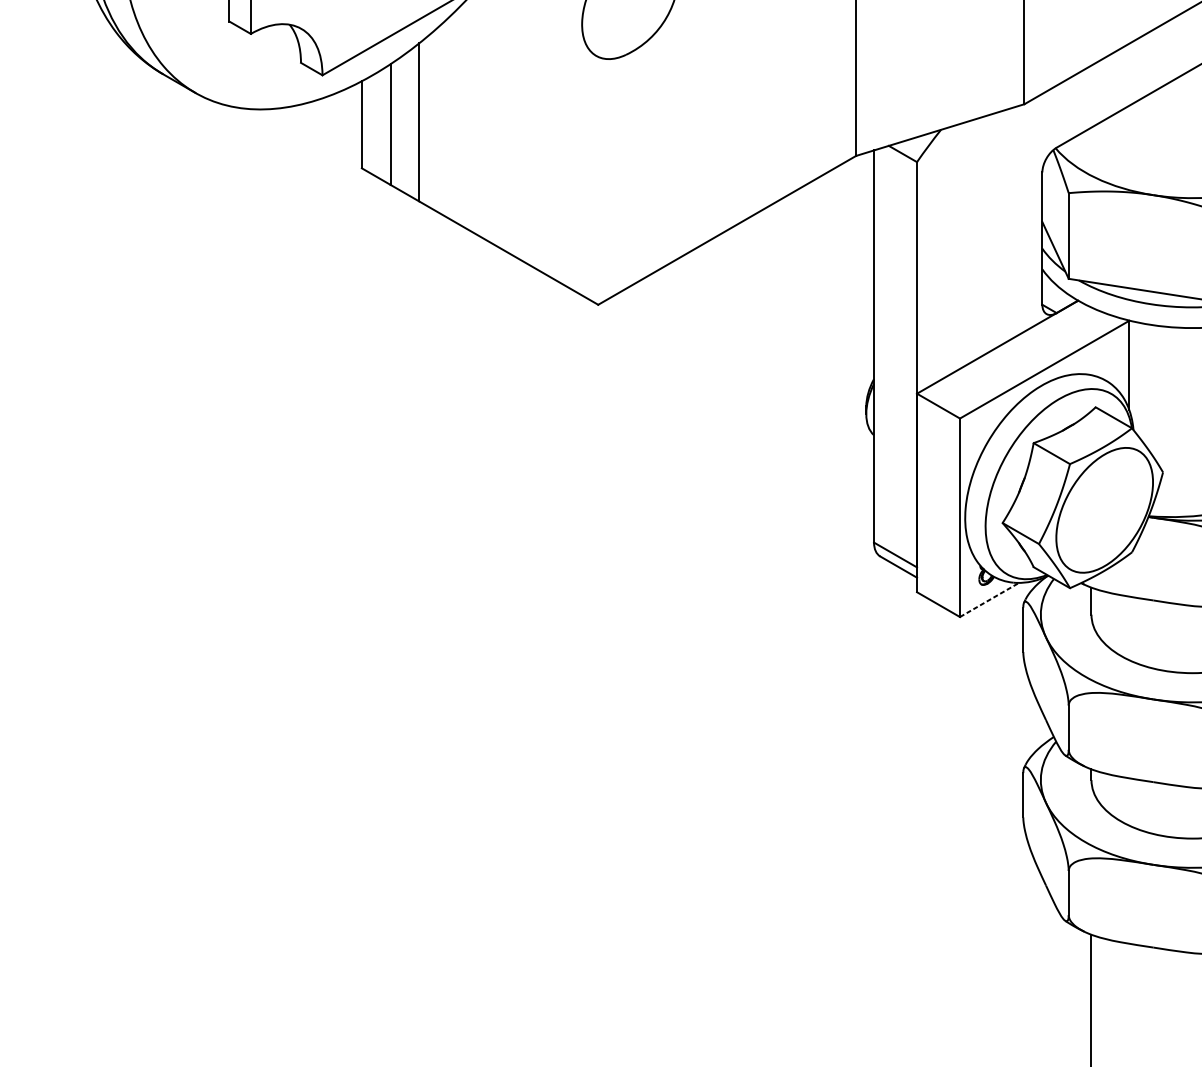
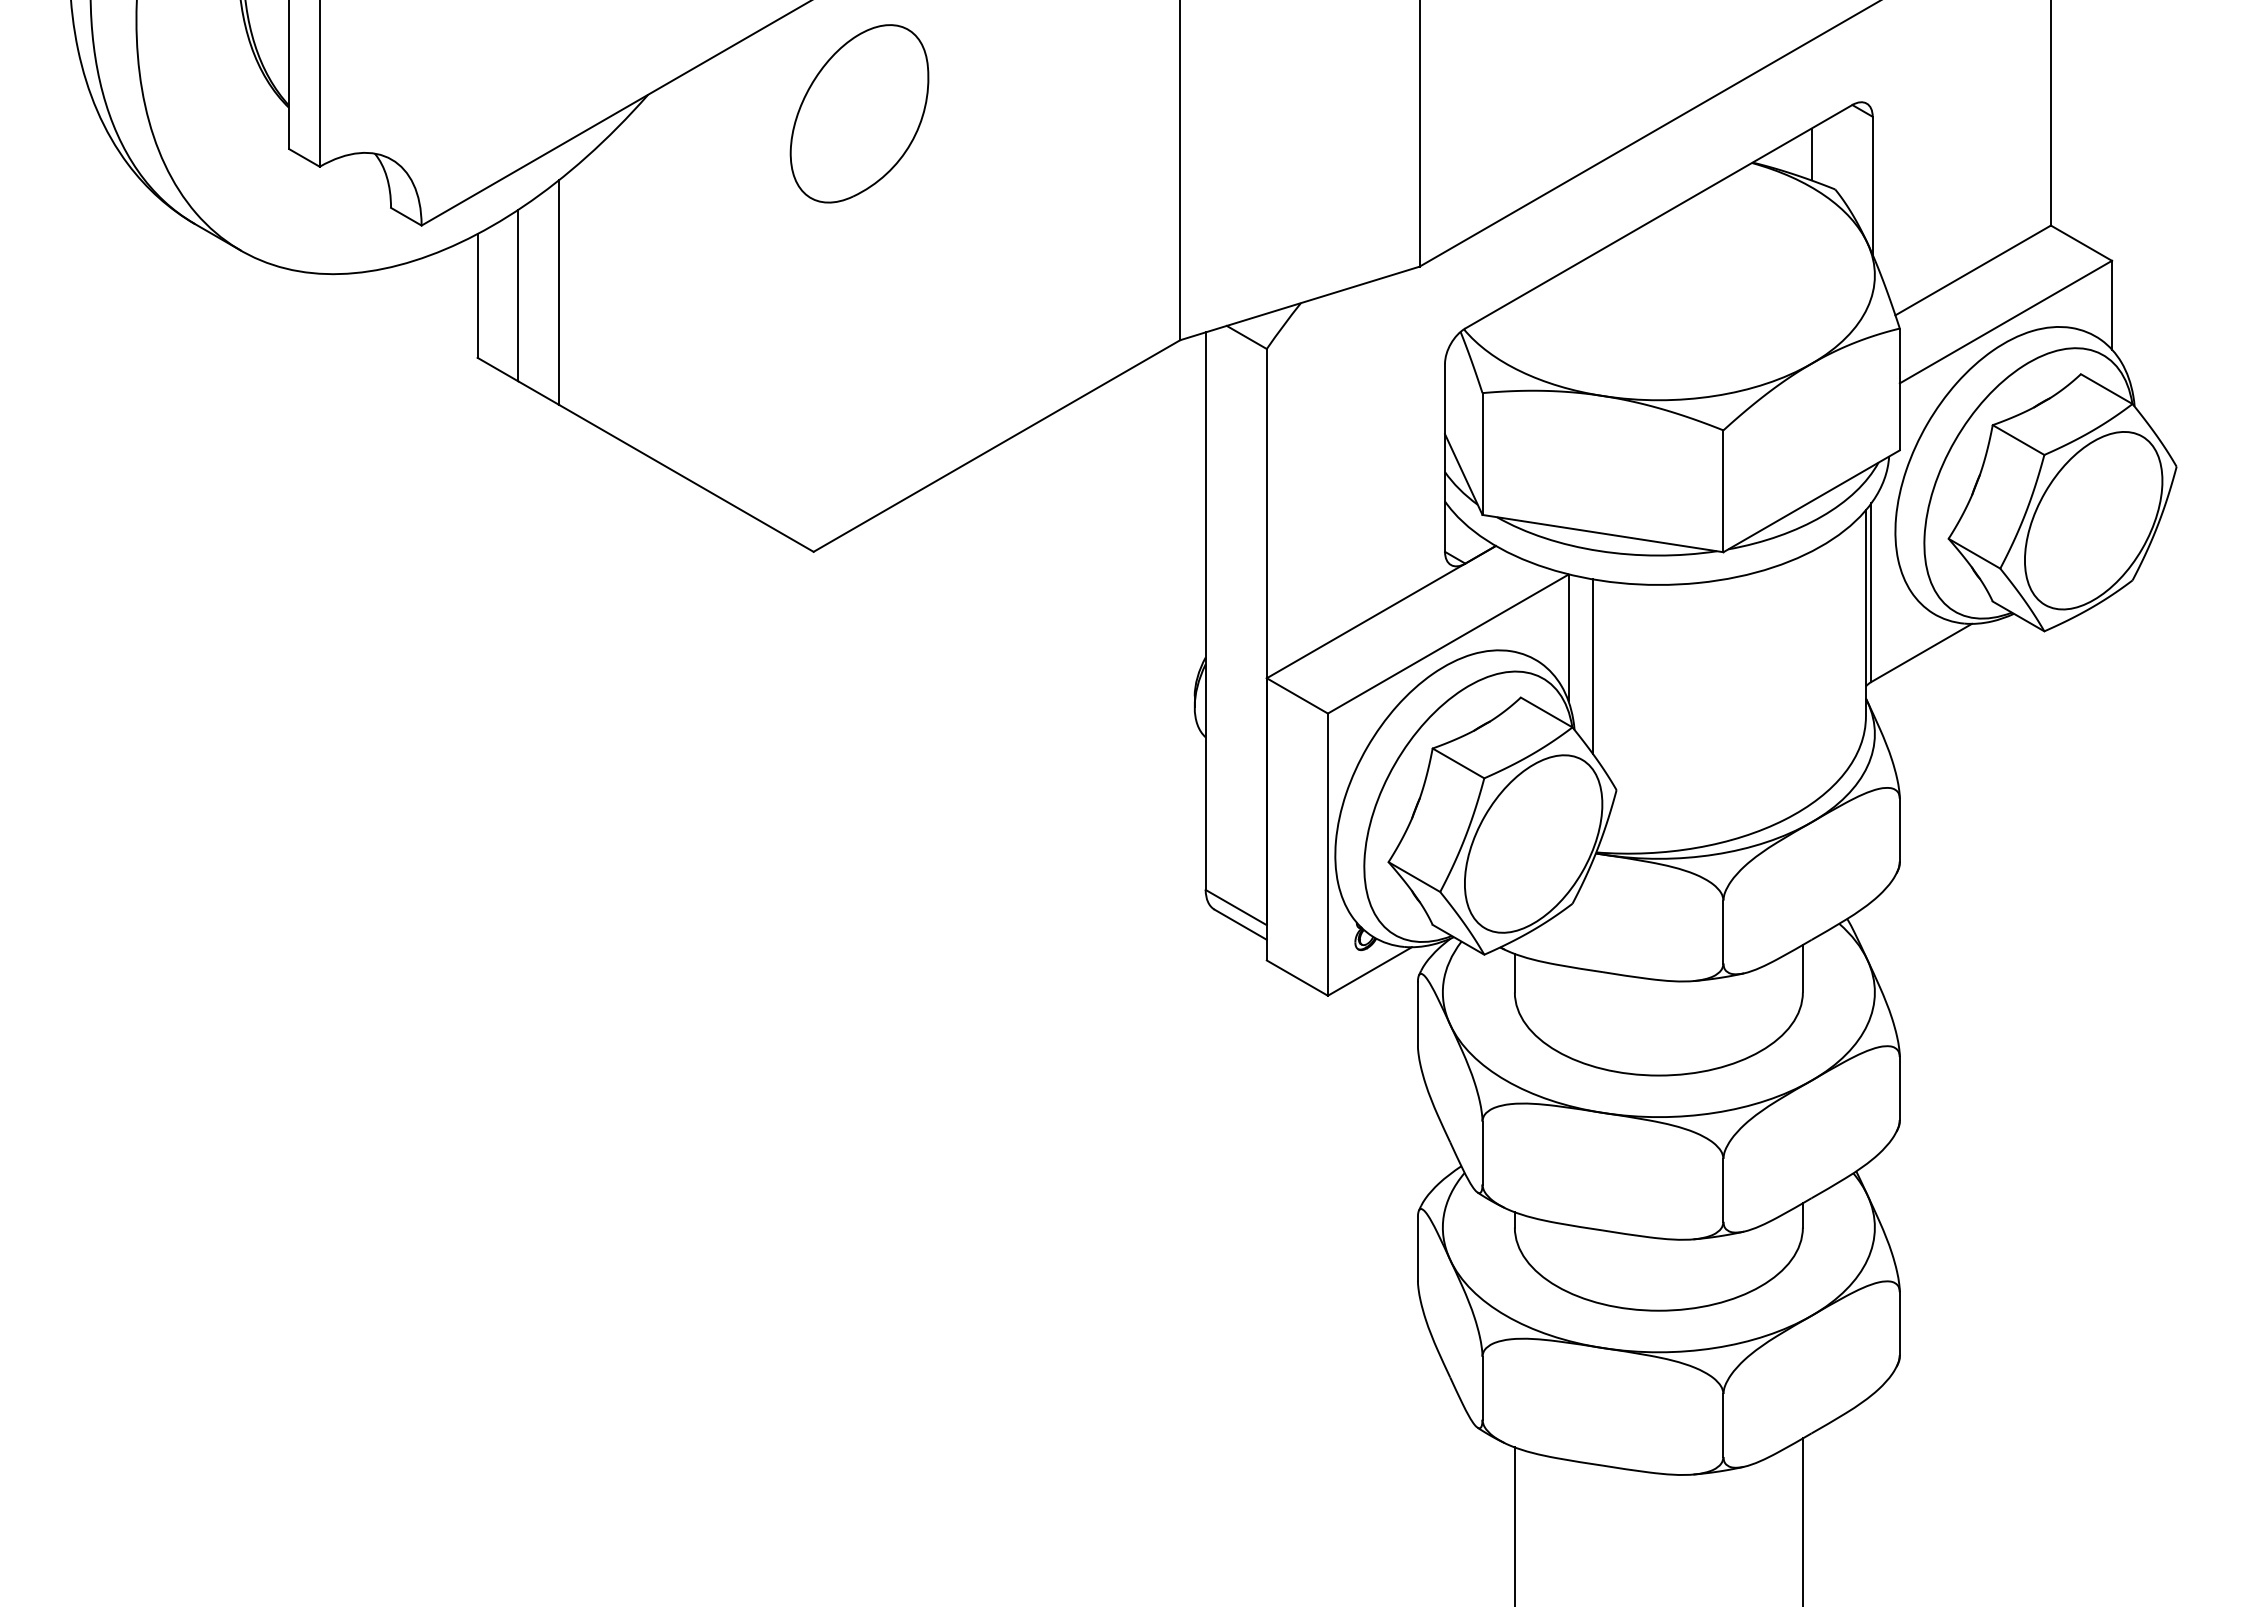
line: (1146, 385) -> (1593, 666), added
line: (989, 599) -> (1370, 971), dashed -> solid

